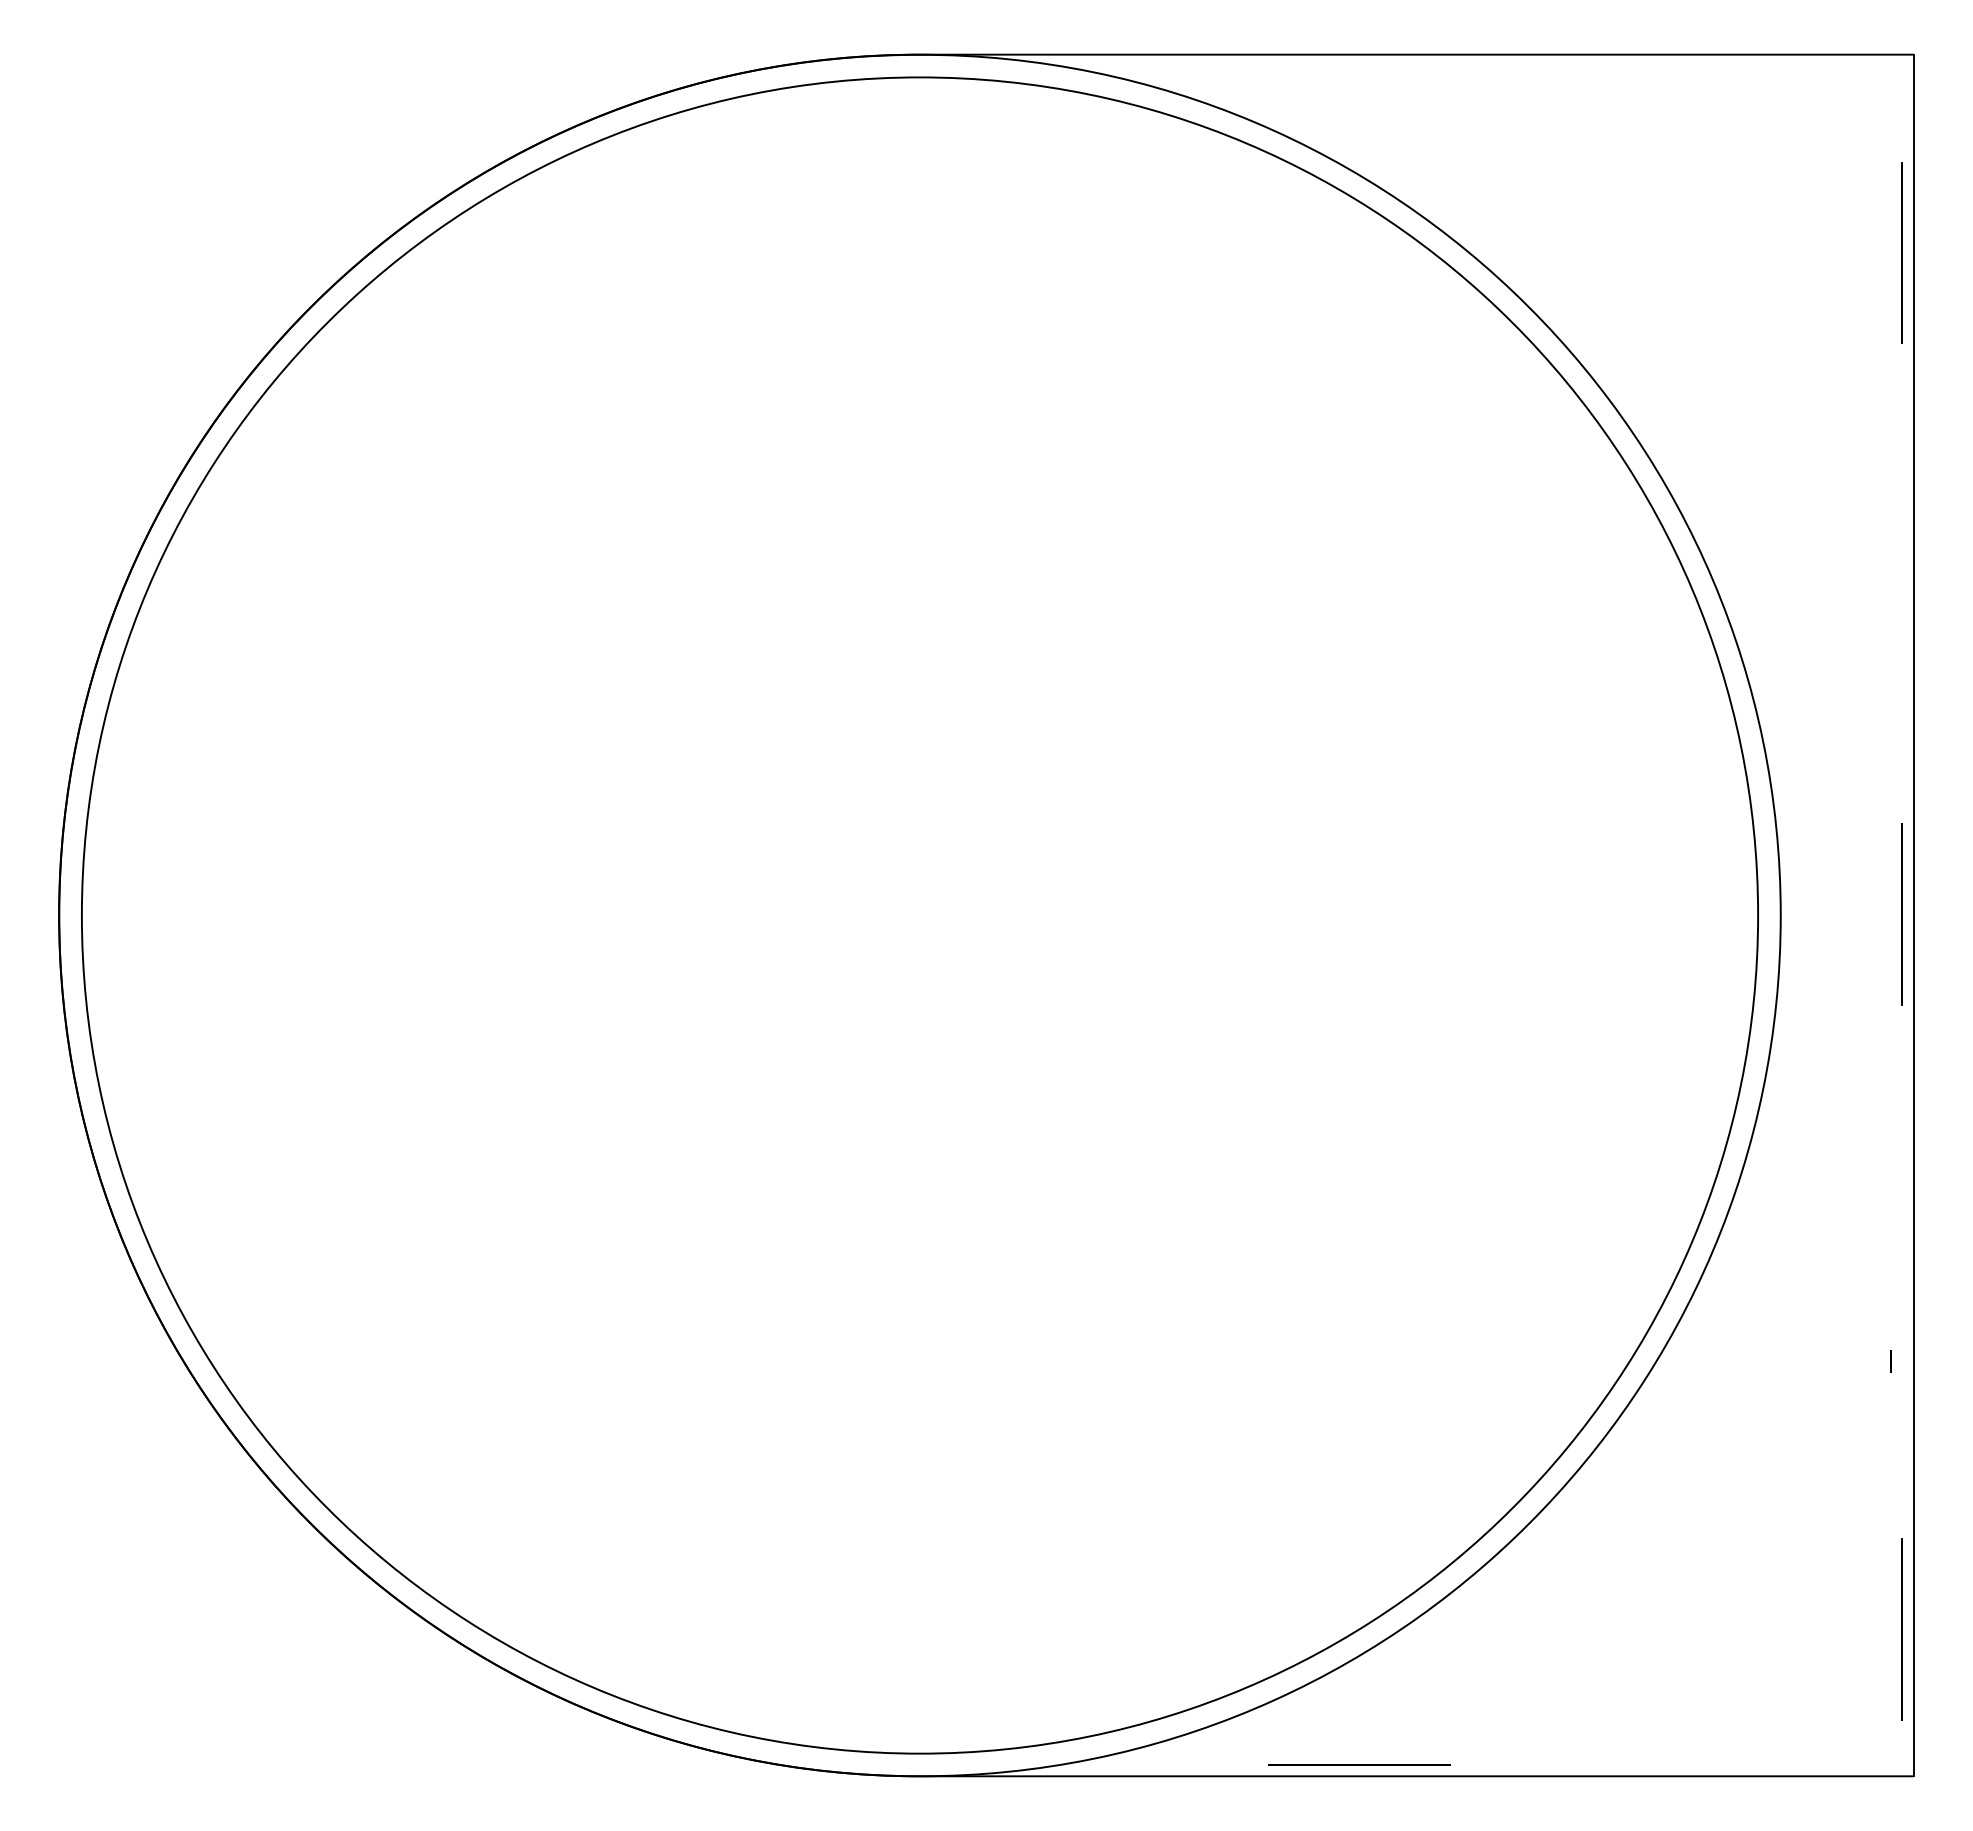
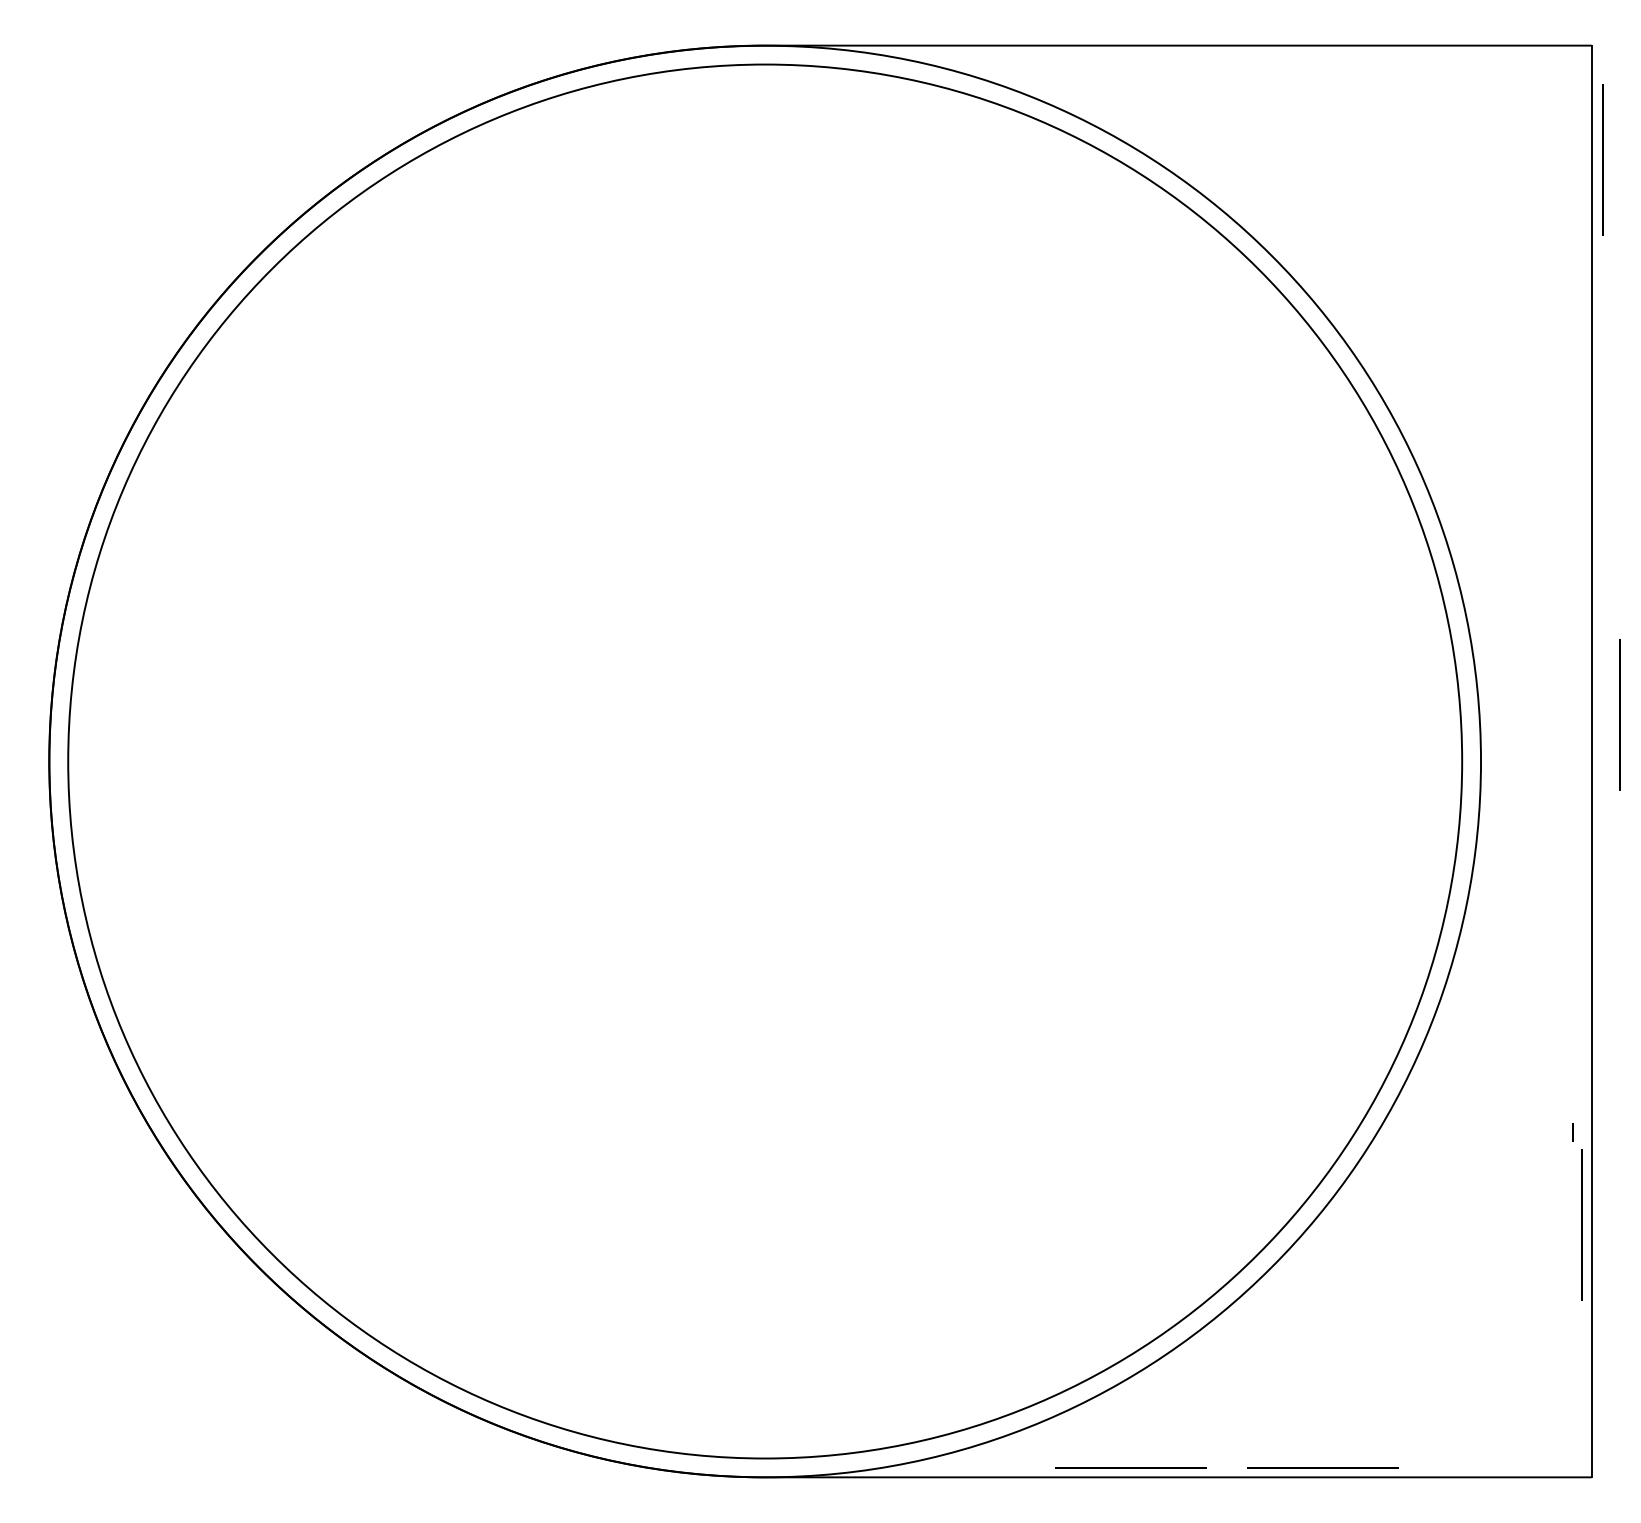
line: (1901, 252) -> (1602, 159), moved
line: (1901, 914) -> (1618, 714), moved
line: (1901, 1629) -> (1581, 1224), moved
line: (1590, 1764) -> (1322, 1467), added

